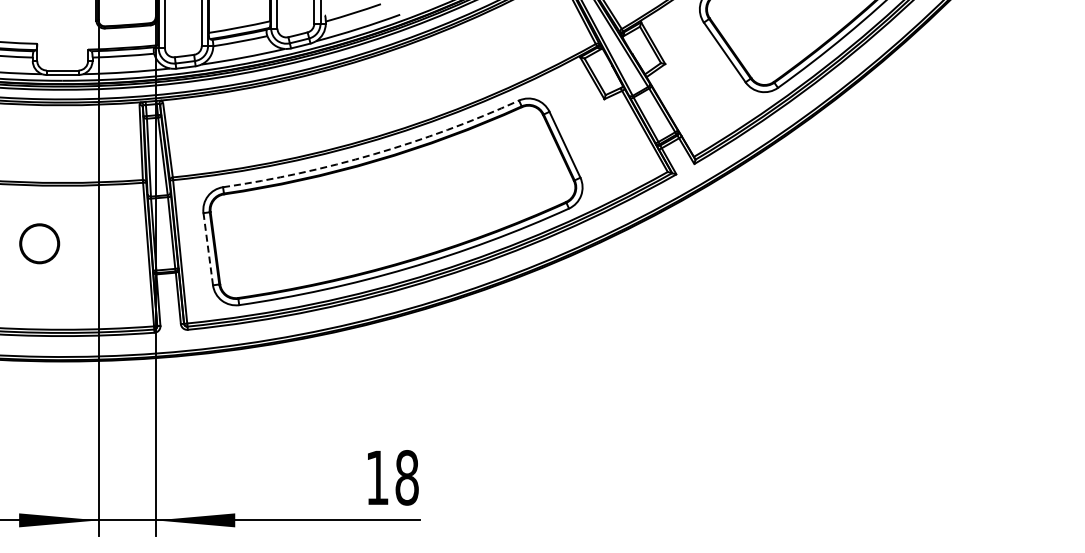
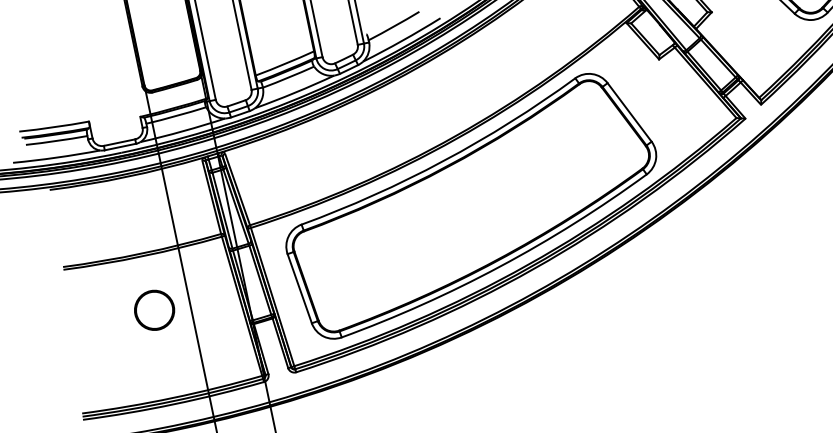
arc: (374, 154) -> (444, 161), dashed -> solid
circle: (39, 243) -> (154, 310), moved
line: (208, 248) -> (299, 287), dashed -> solid

